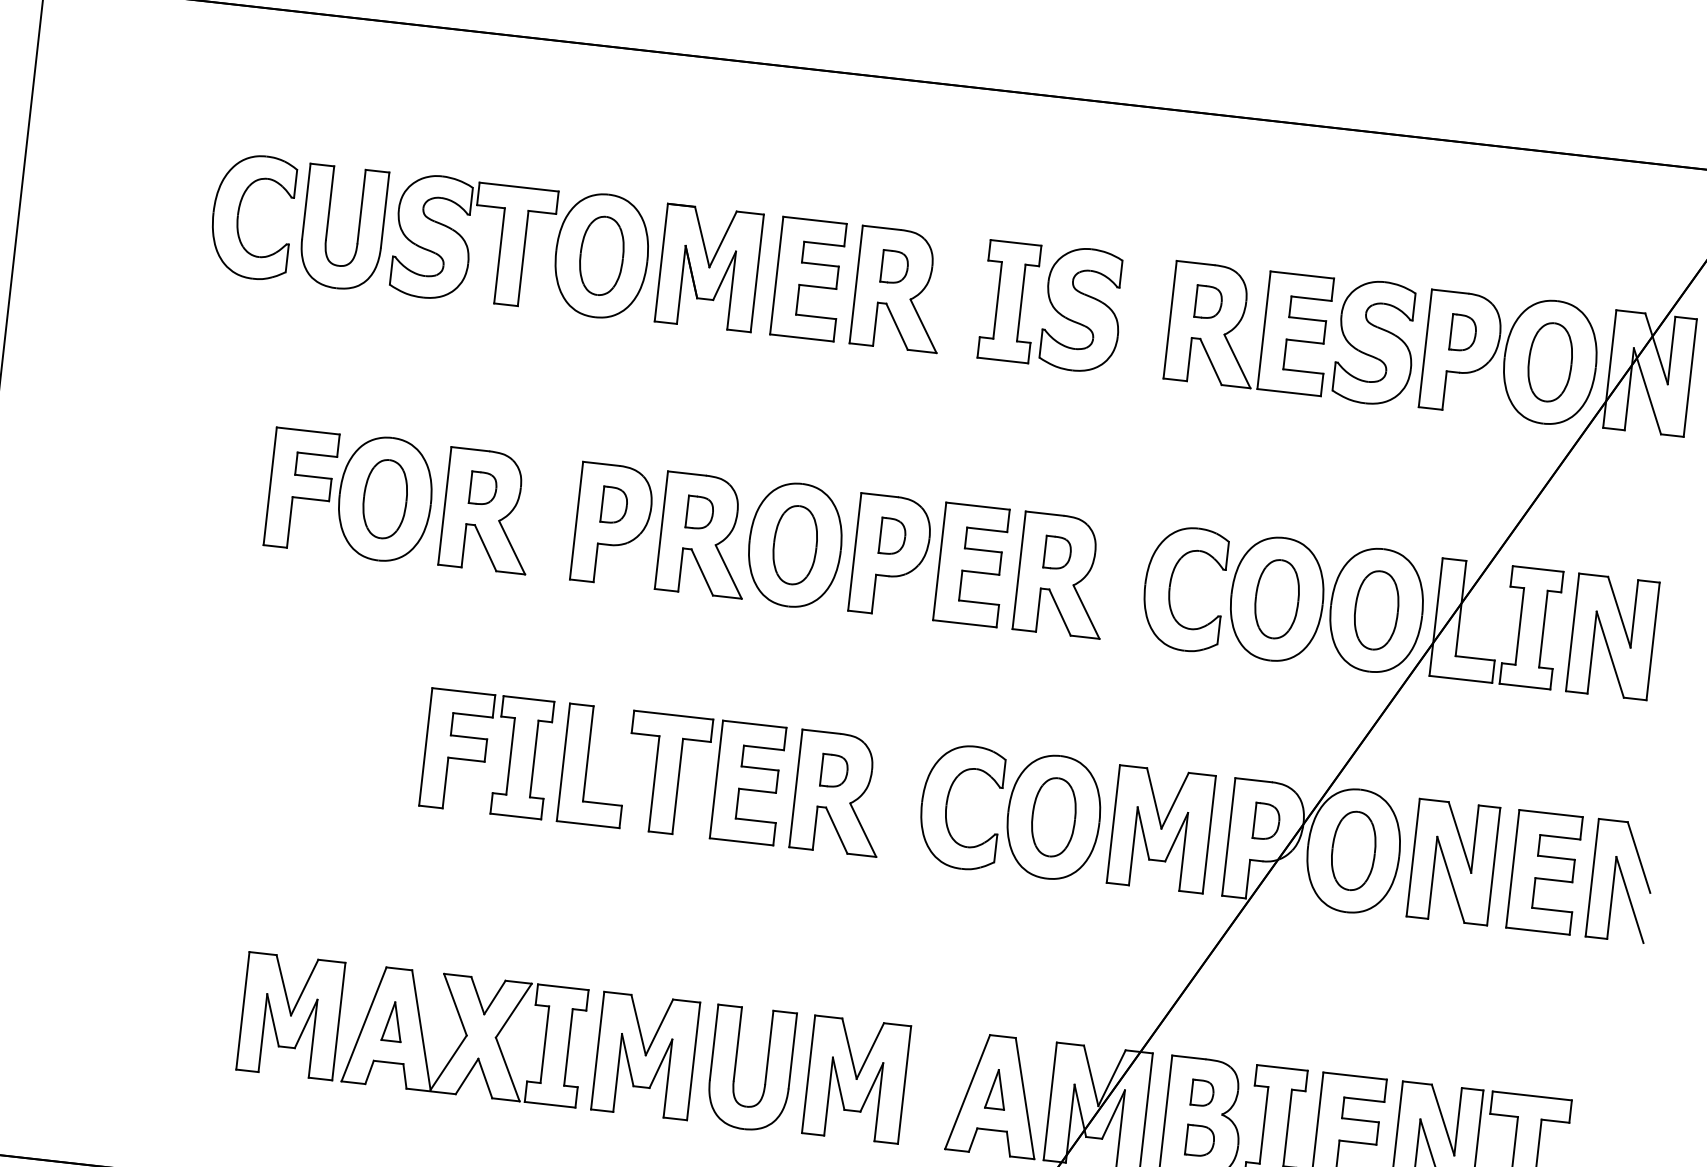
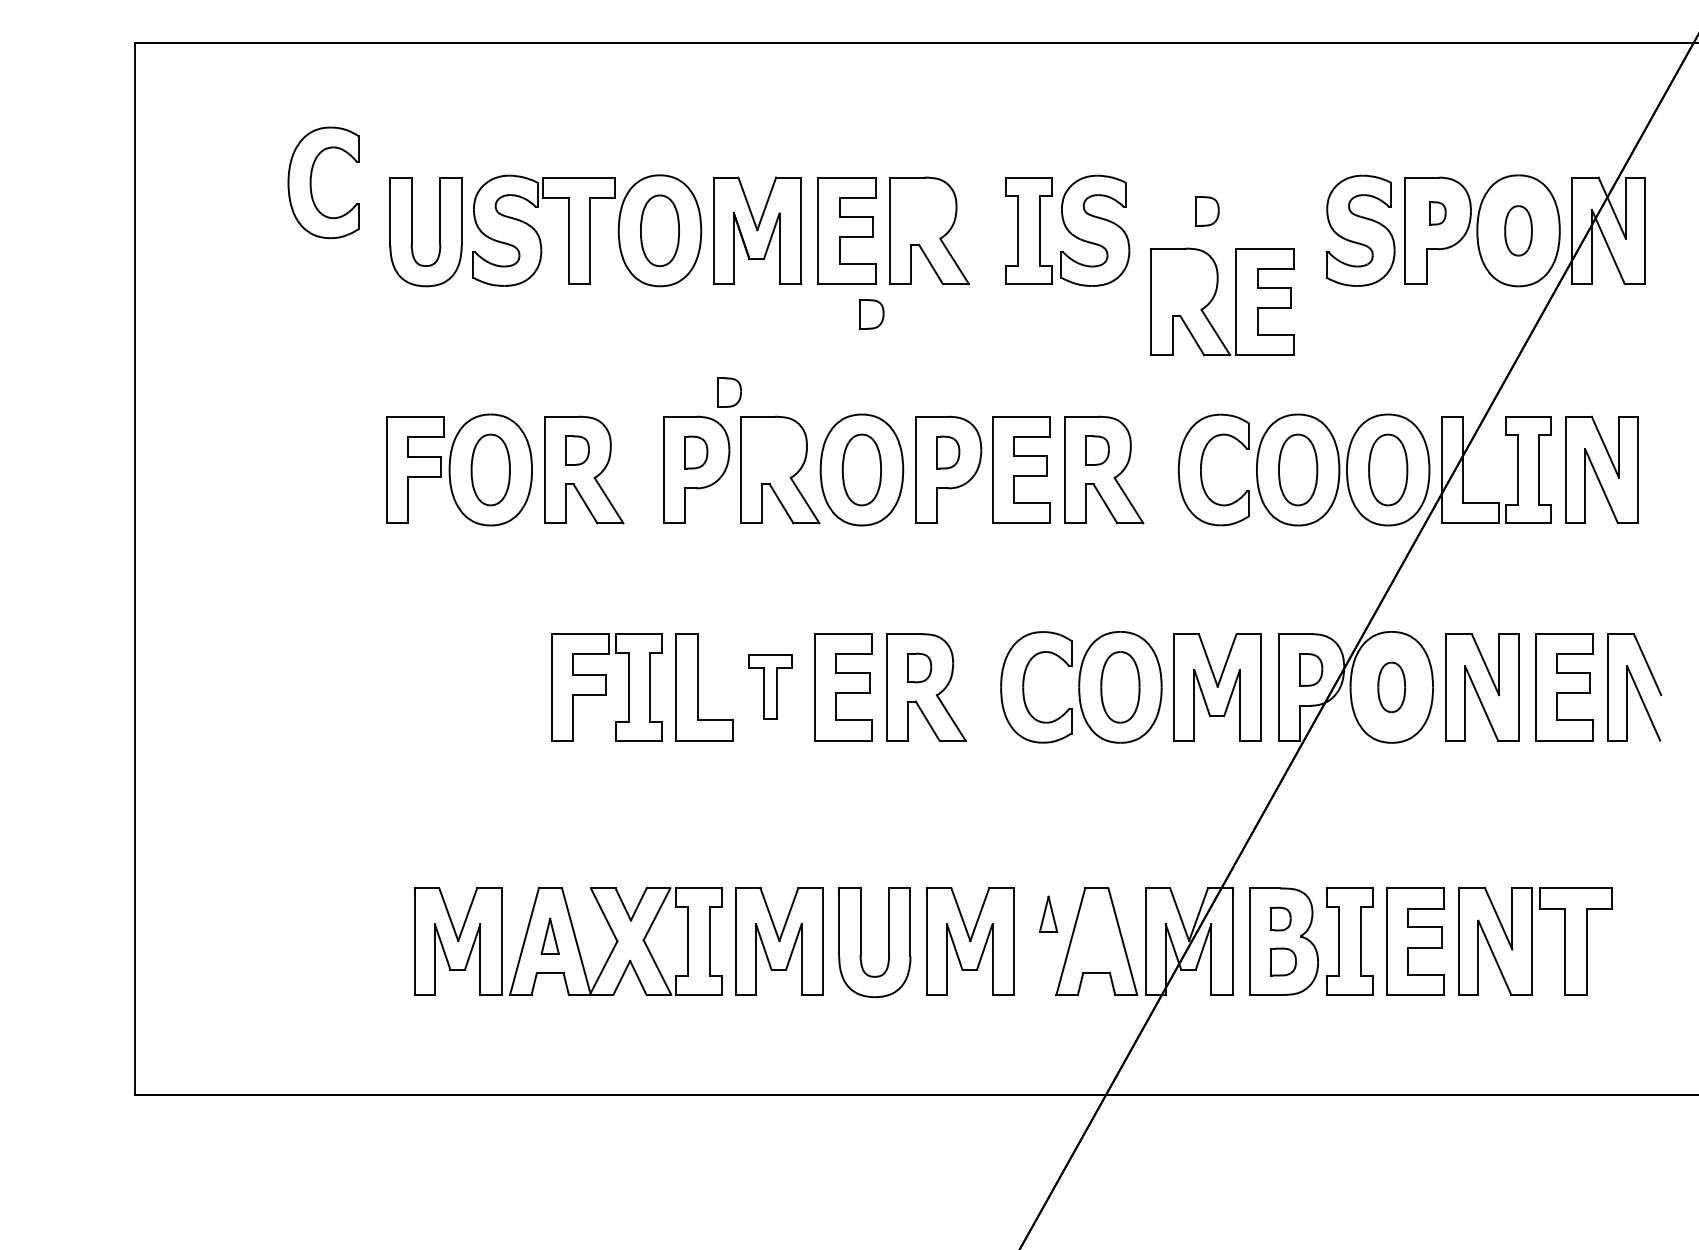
part: (239, 214) -> (311, 182), moved
part: (894, 267) -> (871, 314), moved
part: (1240, 322) -> (1214, 297), moved
part: (1462, 333) -> (1437, 213), size x0.7
part: (1550, 361) -> (1518, 230), size x0.7
part: (700, 512) -> (729, 392), moved
part: (667, 774) -> (770, 687), size x0.6
part: (1353, 851) -> (1391, 687), size x0.7
part: (996, 1088) -> (1048, 913), moved

